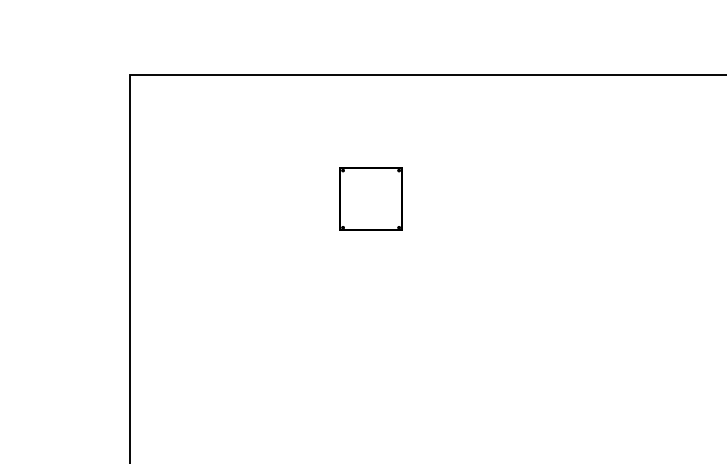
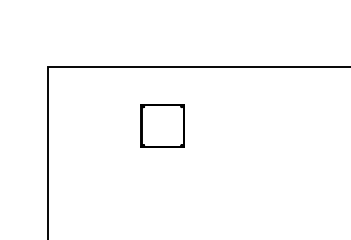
part: (370, 197) -> (162, 125), size x1.43

